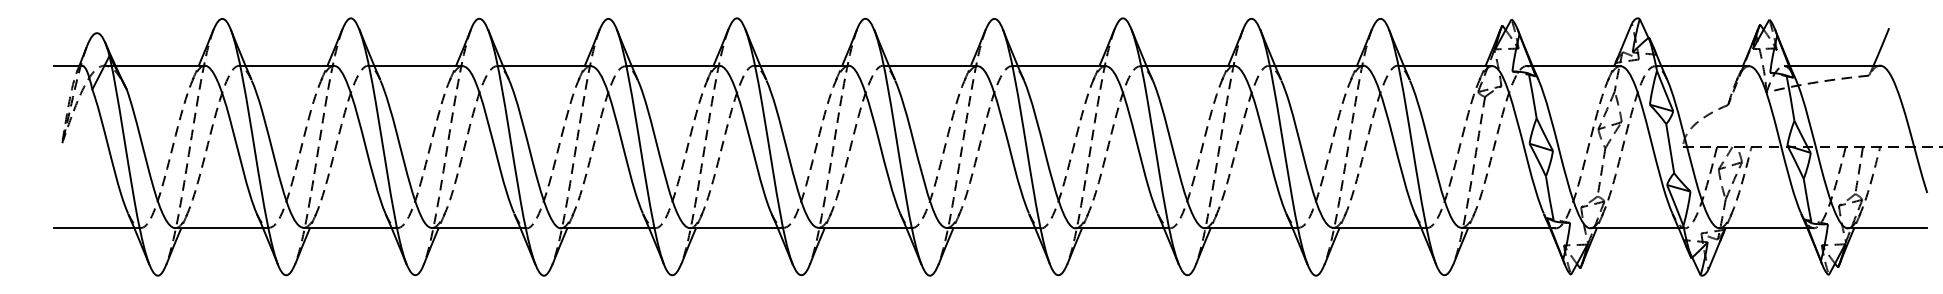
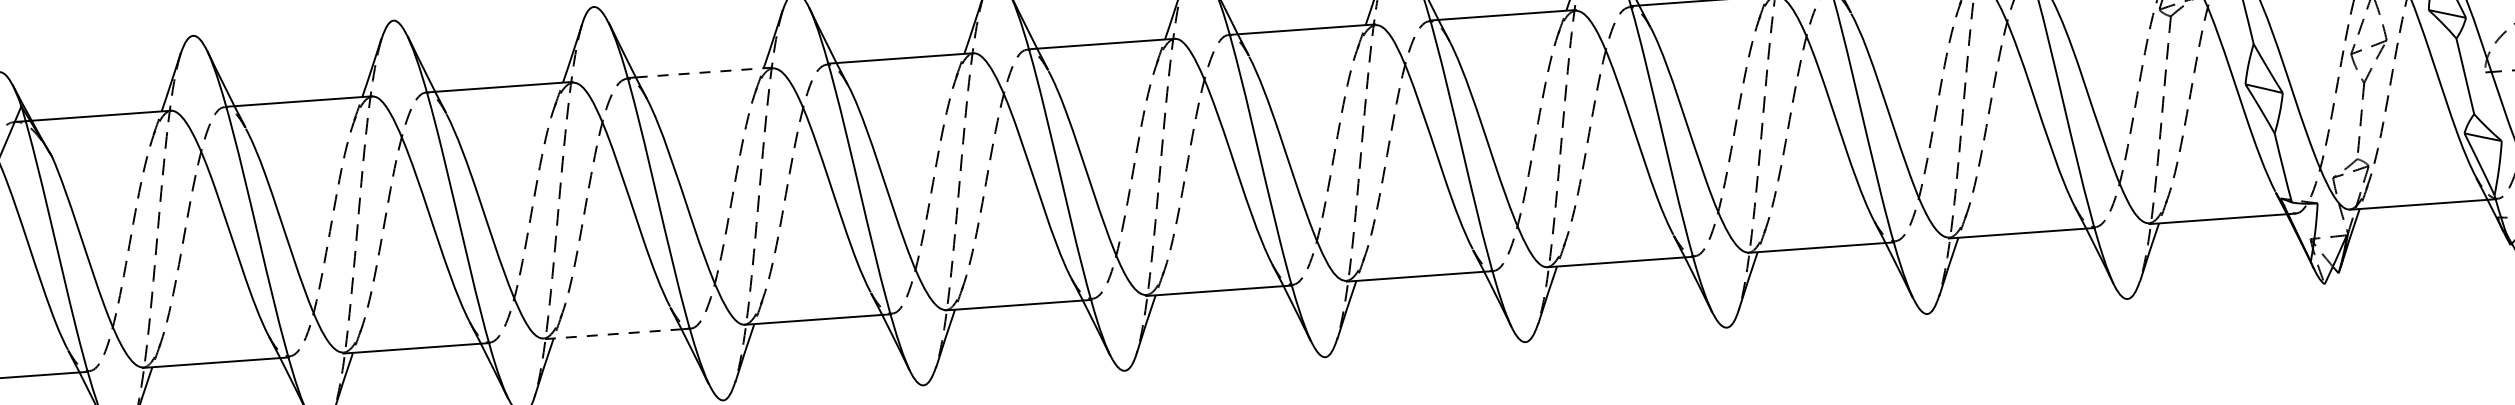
line: (546, 65) -> (703, 72), solid -> dashed
line: (475, 228) -> (611, 334), solid -> dashed

